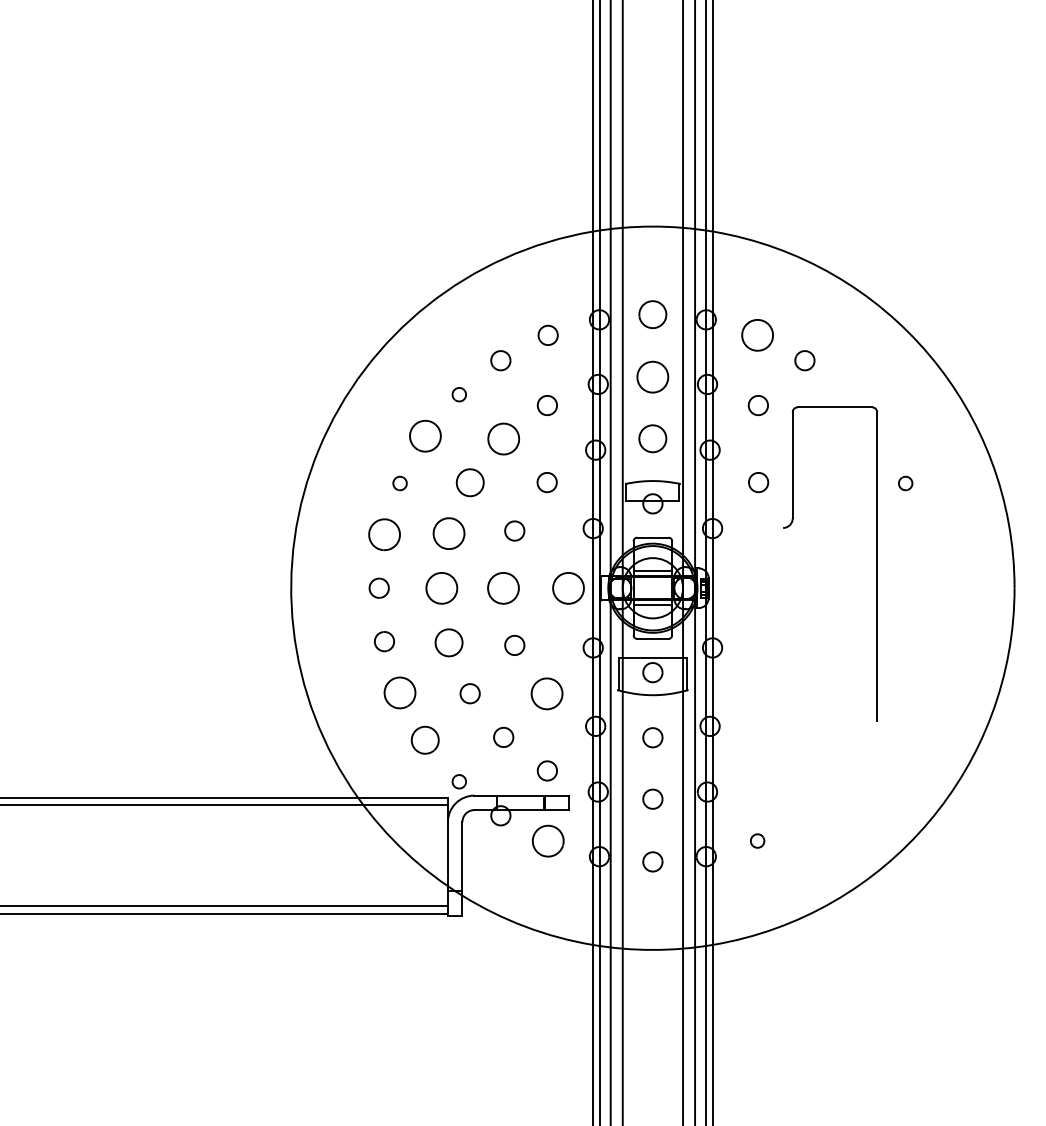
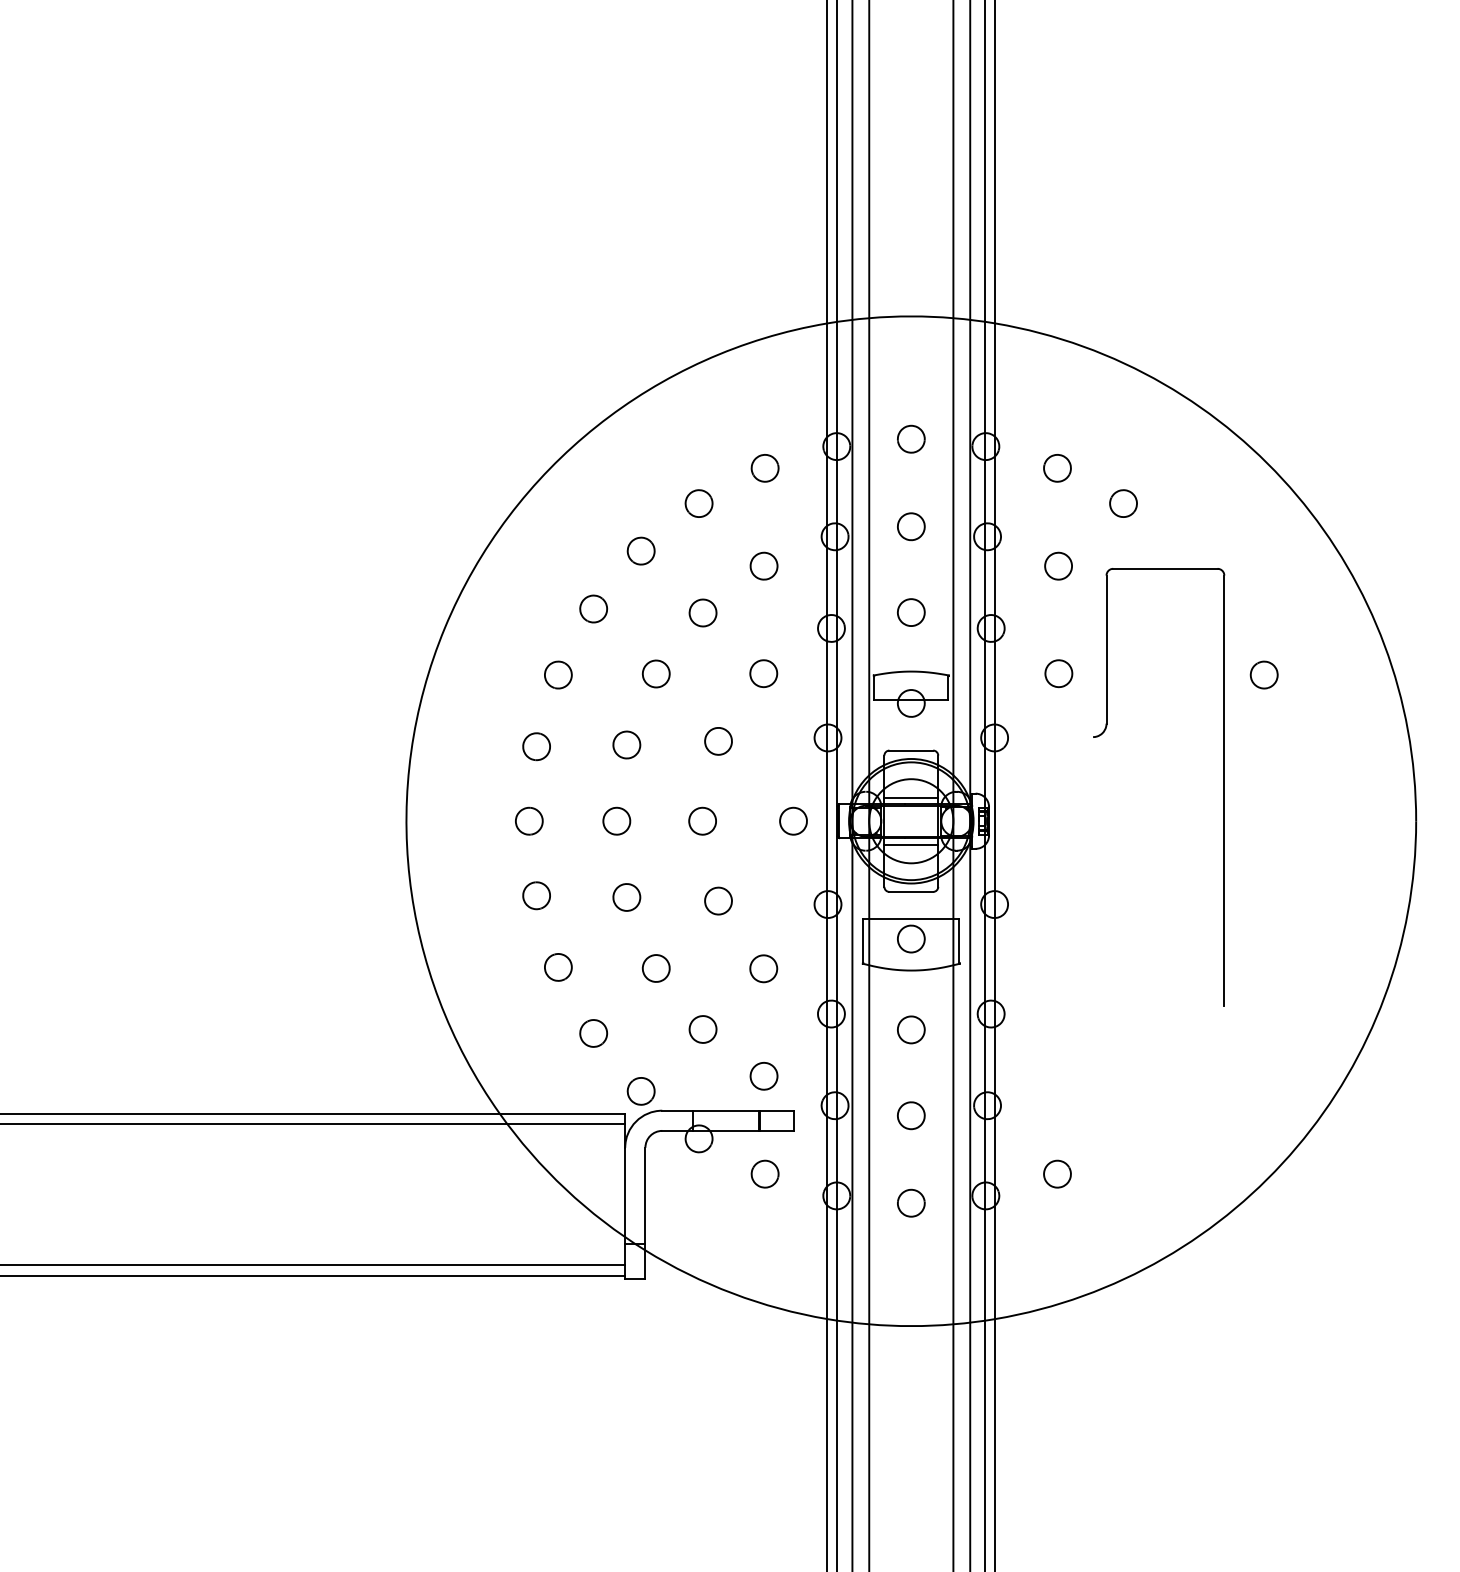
part: (653, 314) -> (911, 438), size x0.71
part: (757, 335) -> (1057, 468), size x0.62
part: (653, 377) -> (911, 526), size x0.62
part: (458, 394) -> (640, 550), size x1.43
part: (425, 435) -> (593, 608), size x0.62
part: (503, 438) -> (702, 612), size x0.62
part: (653, 438) -> (911, 612), size x0.71
part: (469, 482) -> (655, 673), size x0.71
part: (400, 483) -> (558, 674), size x1.43
part: (905, 483) -> (1263, 674), size x1.43
part: (448, 533) -> (626, 744), size x0.62
part: (384, 534) -> (536, 746), size x0.62
part: (441, 587) -> (616, 820), size x0.62
part: (503, 587) -> (702, 820), size x0.62
part: (568, 587) -> (793, 820), size x0.62
part: (448, 642) -> (626, 897), size x0.71
part: (400, 693) -> (558, 967), size x0.62
part: (546, 693) -> (763, 968), size x0.62
part: (425, 740) -> (593, 1033), size x0.71
part: (458, 781) -> (640, 1091), size x1.43
part: (547, 840) -> (764, 1173), size x0.62
part: (757, 840) -> (1057, 1173), size x1.43

